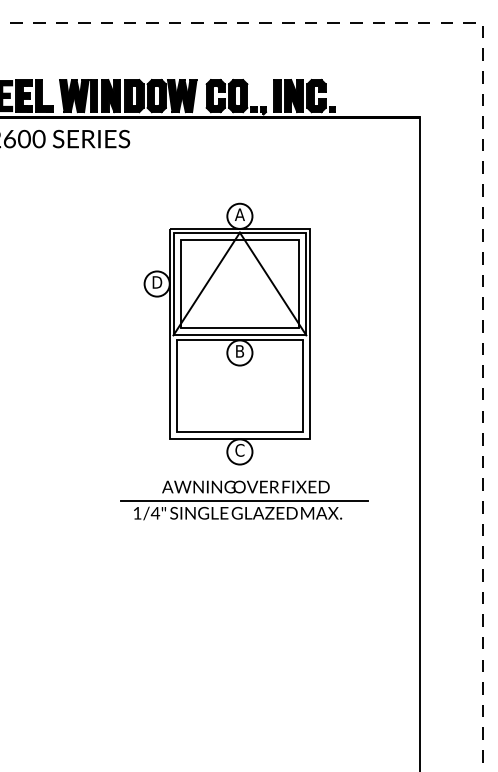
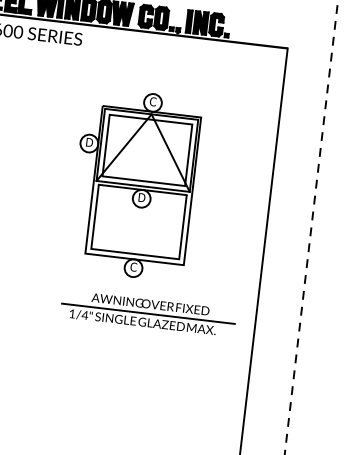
text: (239, 214) -> (152, 101), A -> C
text: (239, 351) -> (141, 197), B -> D
part: (244, 500) -> (148, 313), moved

